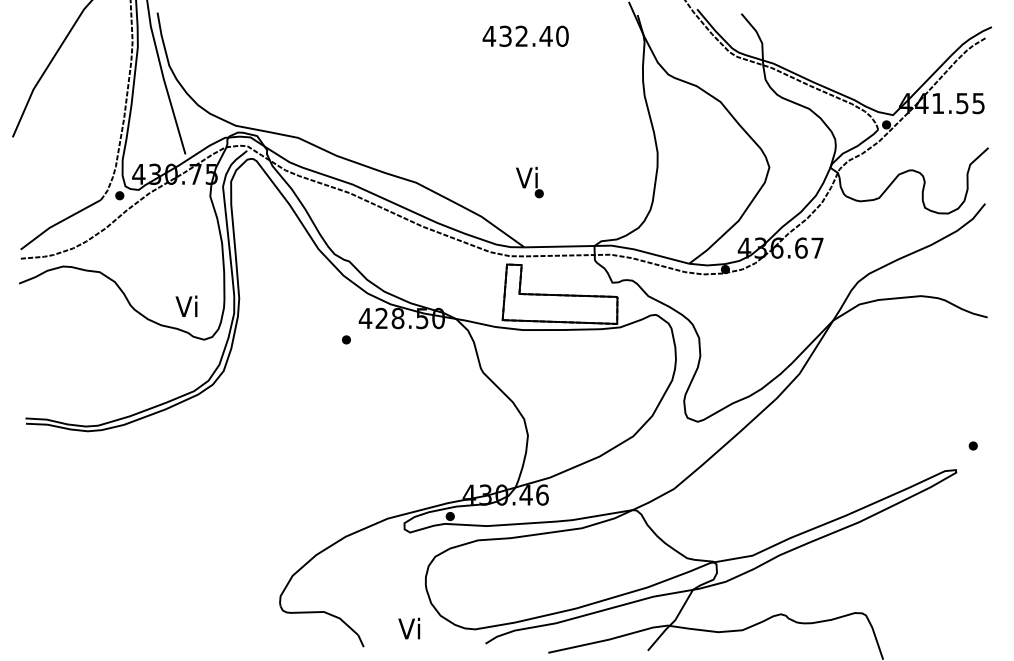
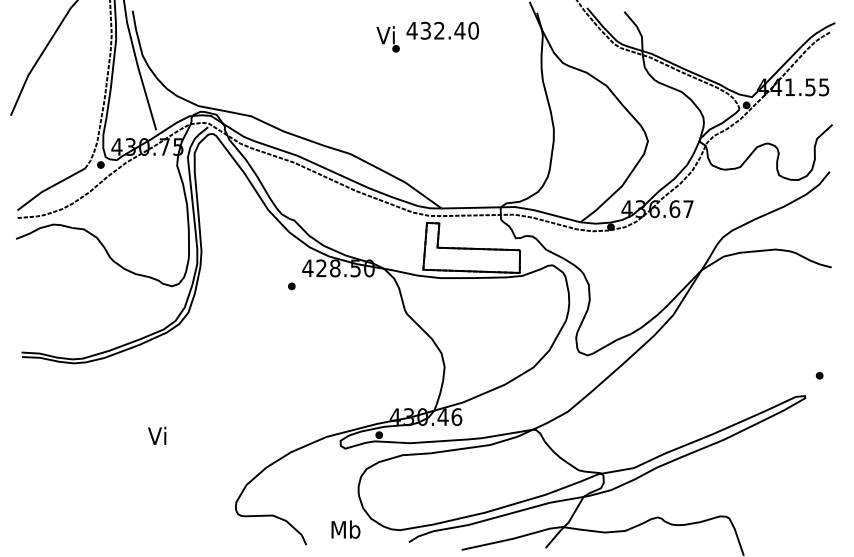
text: (529, 182) -> (387, 39), moved
text: (186, 305) -> (157, 435), moved
text: (410, 628) -> (345, 529), Vi -> Mb

